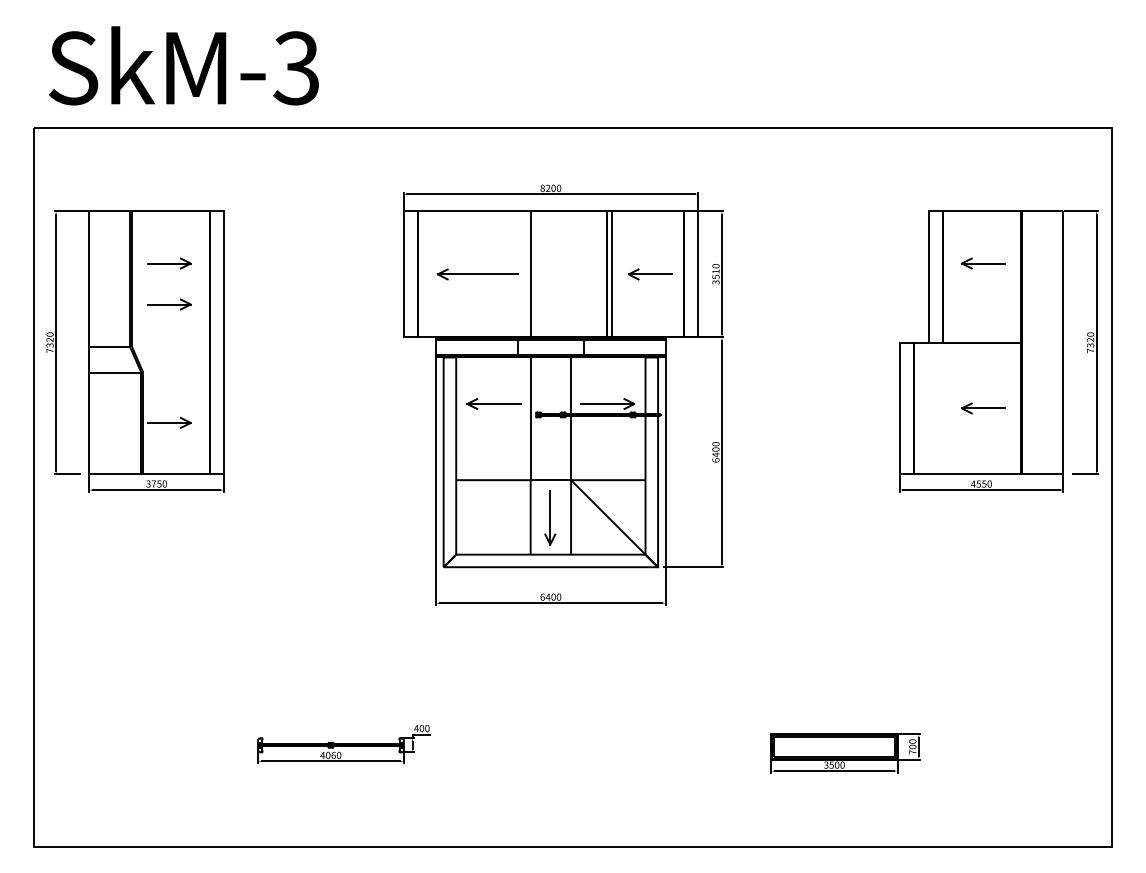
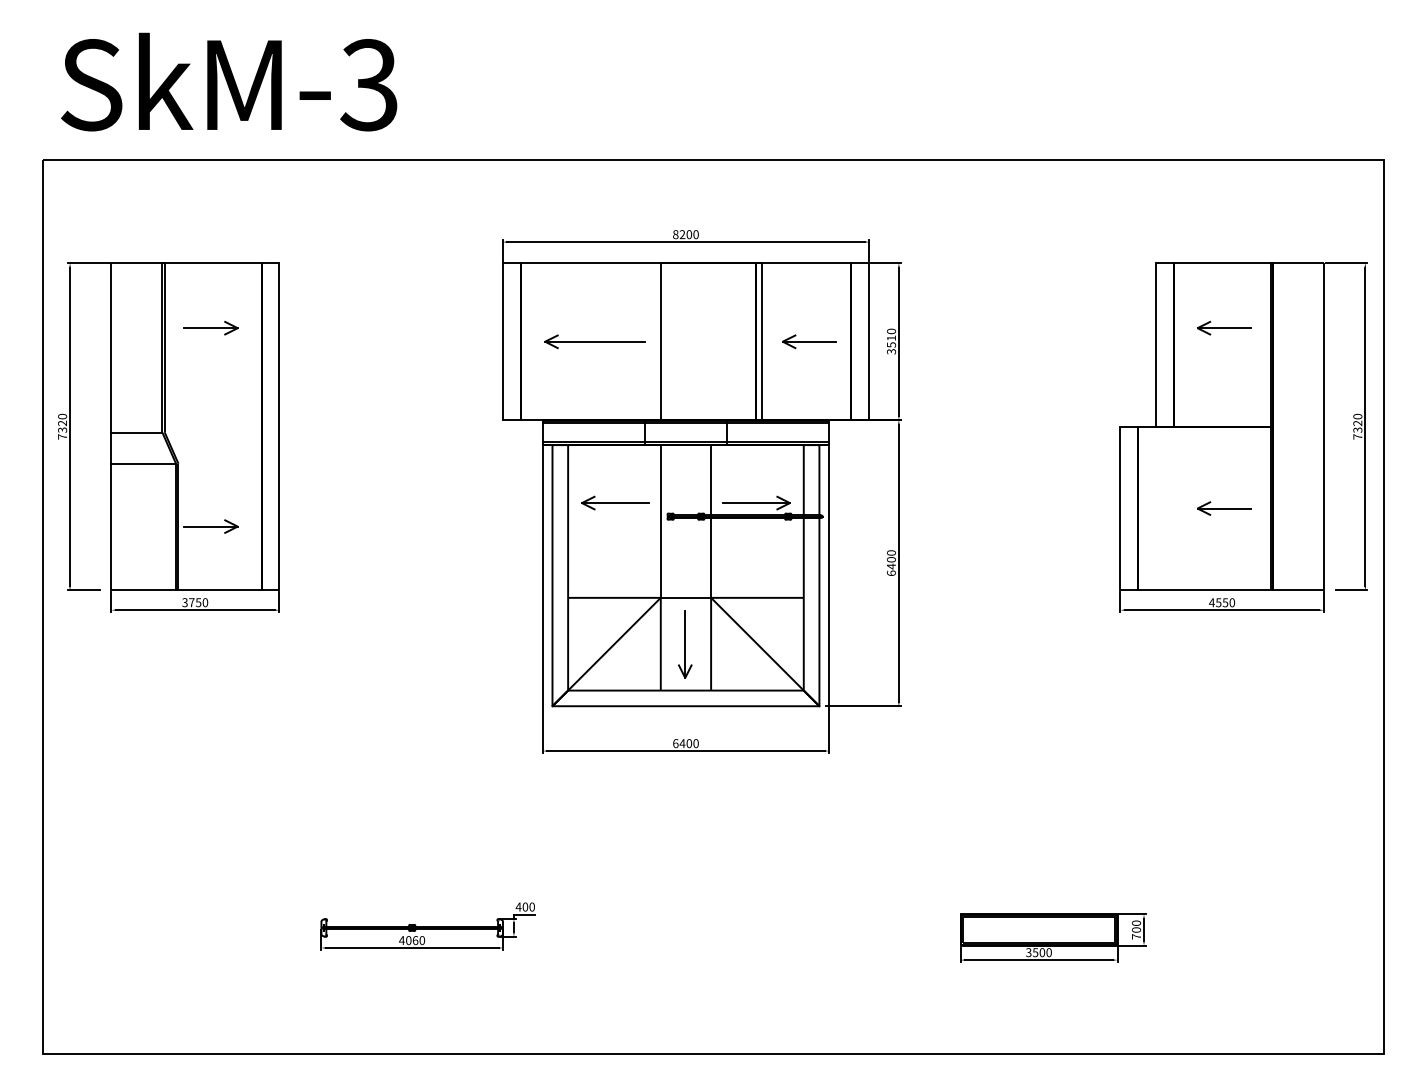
part: (168, 304) -> (210, 379), removed
line: (487, 523) -> (606, 651), added

